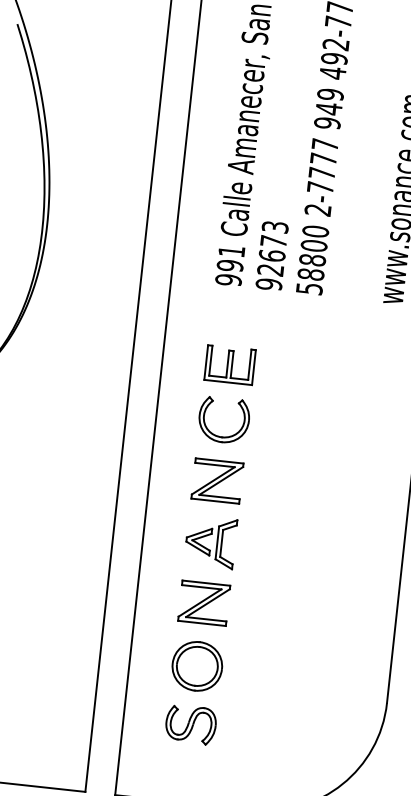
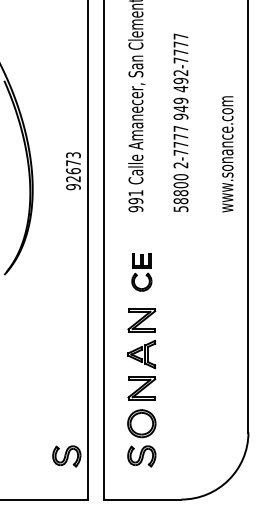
text: (272, 256) -> (73, 171), moved
part: (226, 394) -> (141, 272), size x0.7
part: (55, 710) -> (66, 456), added

